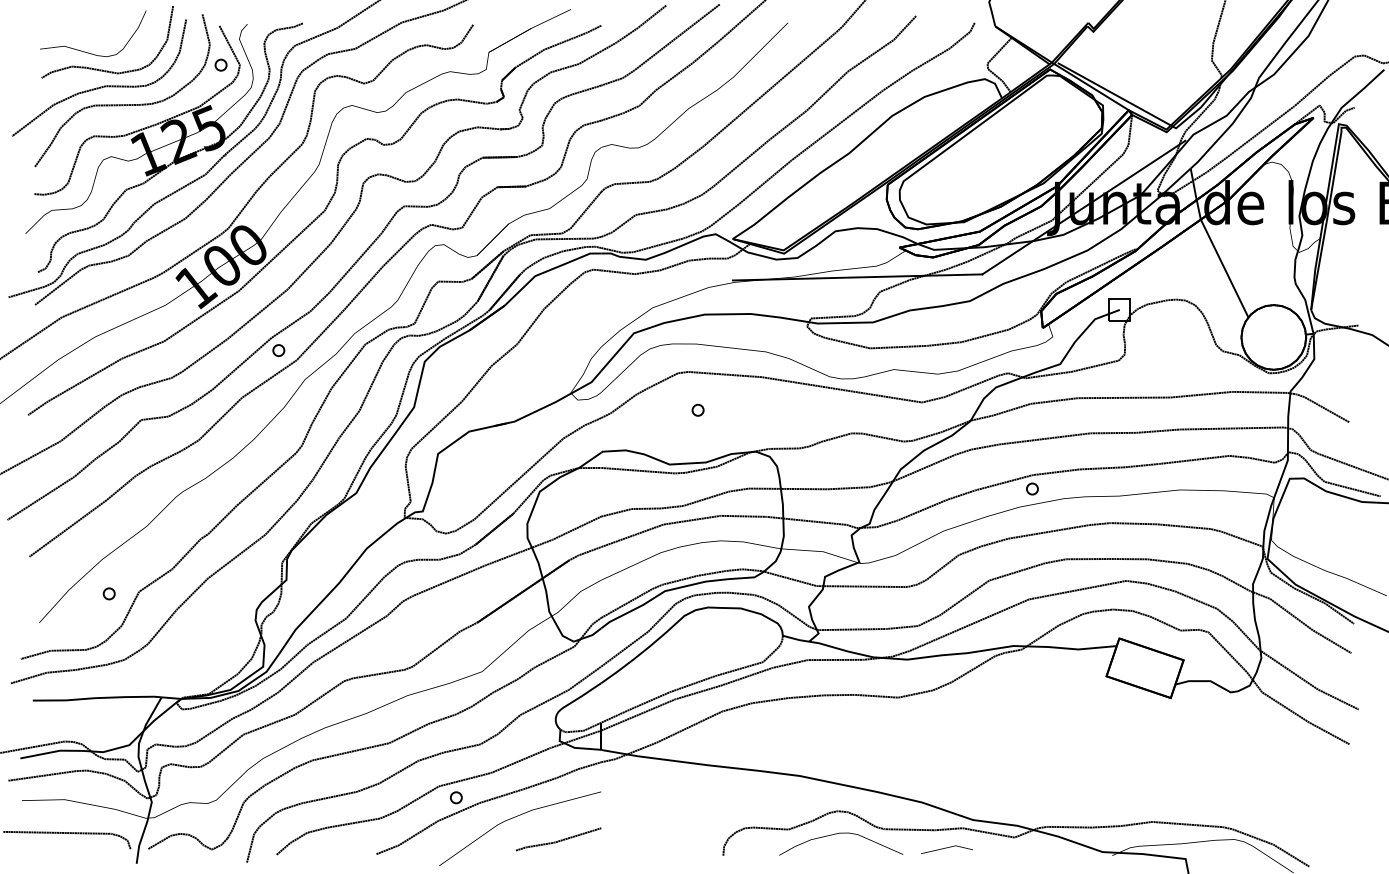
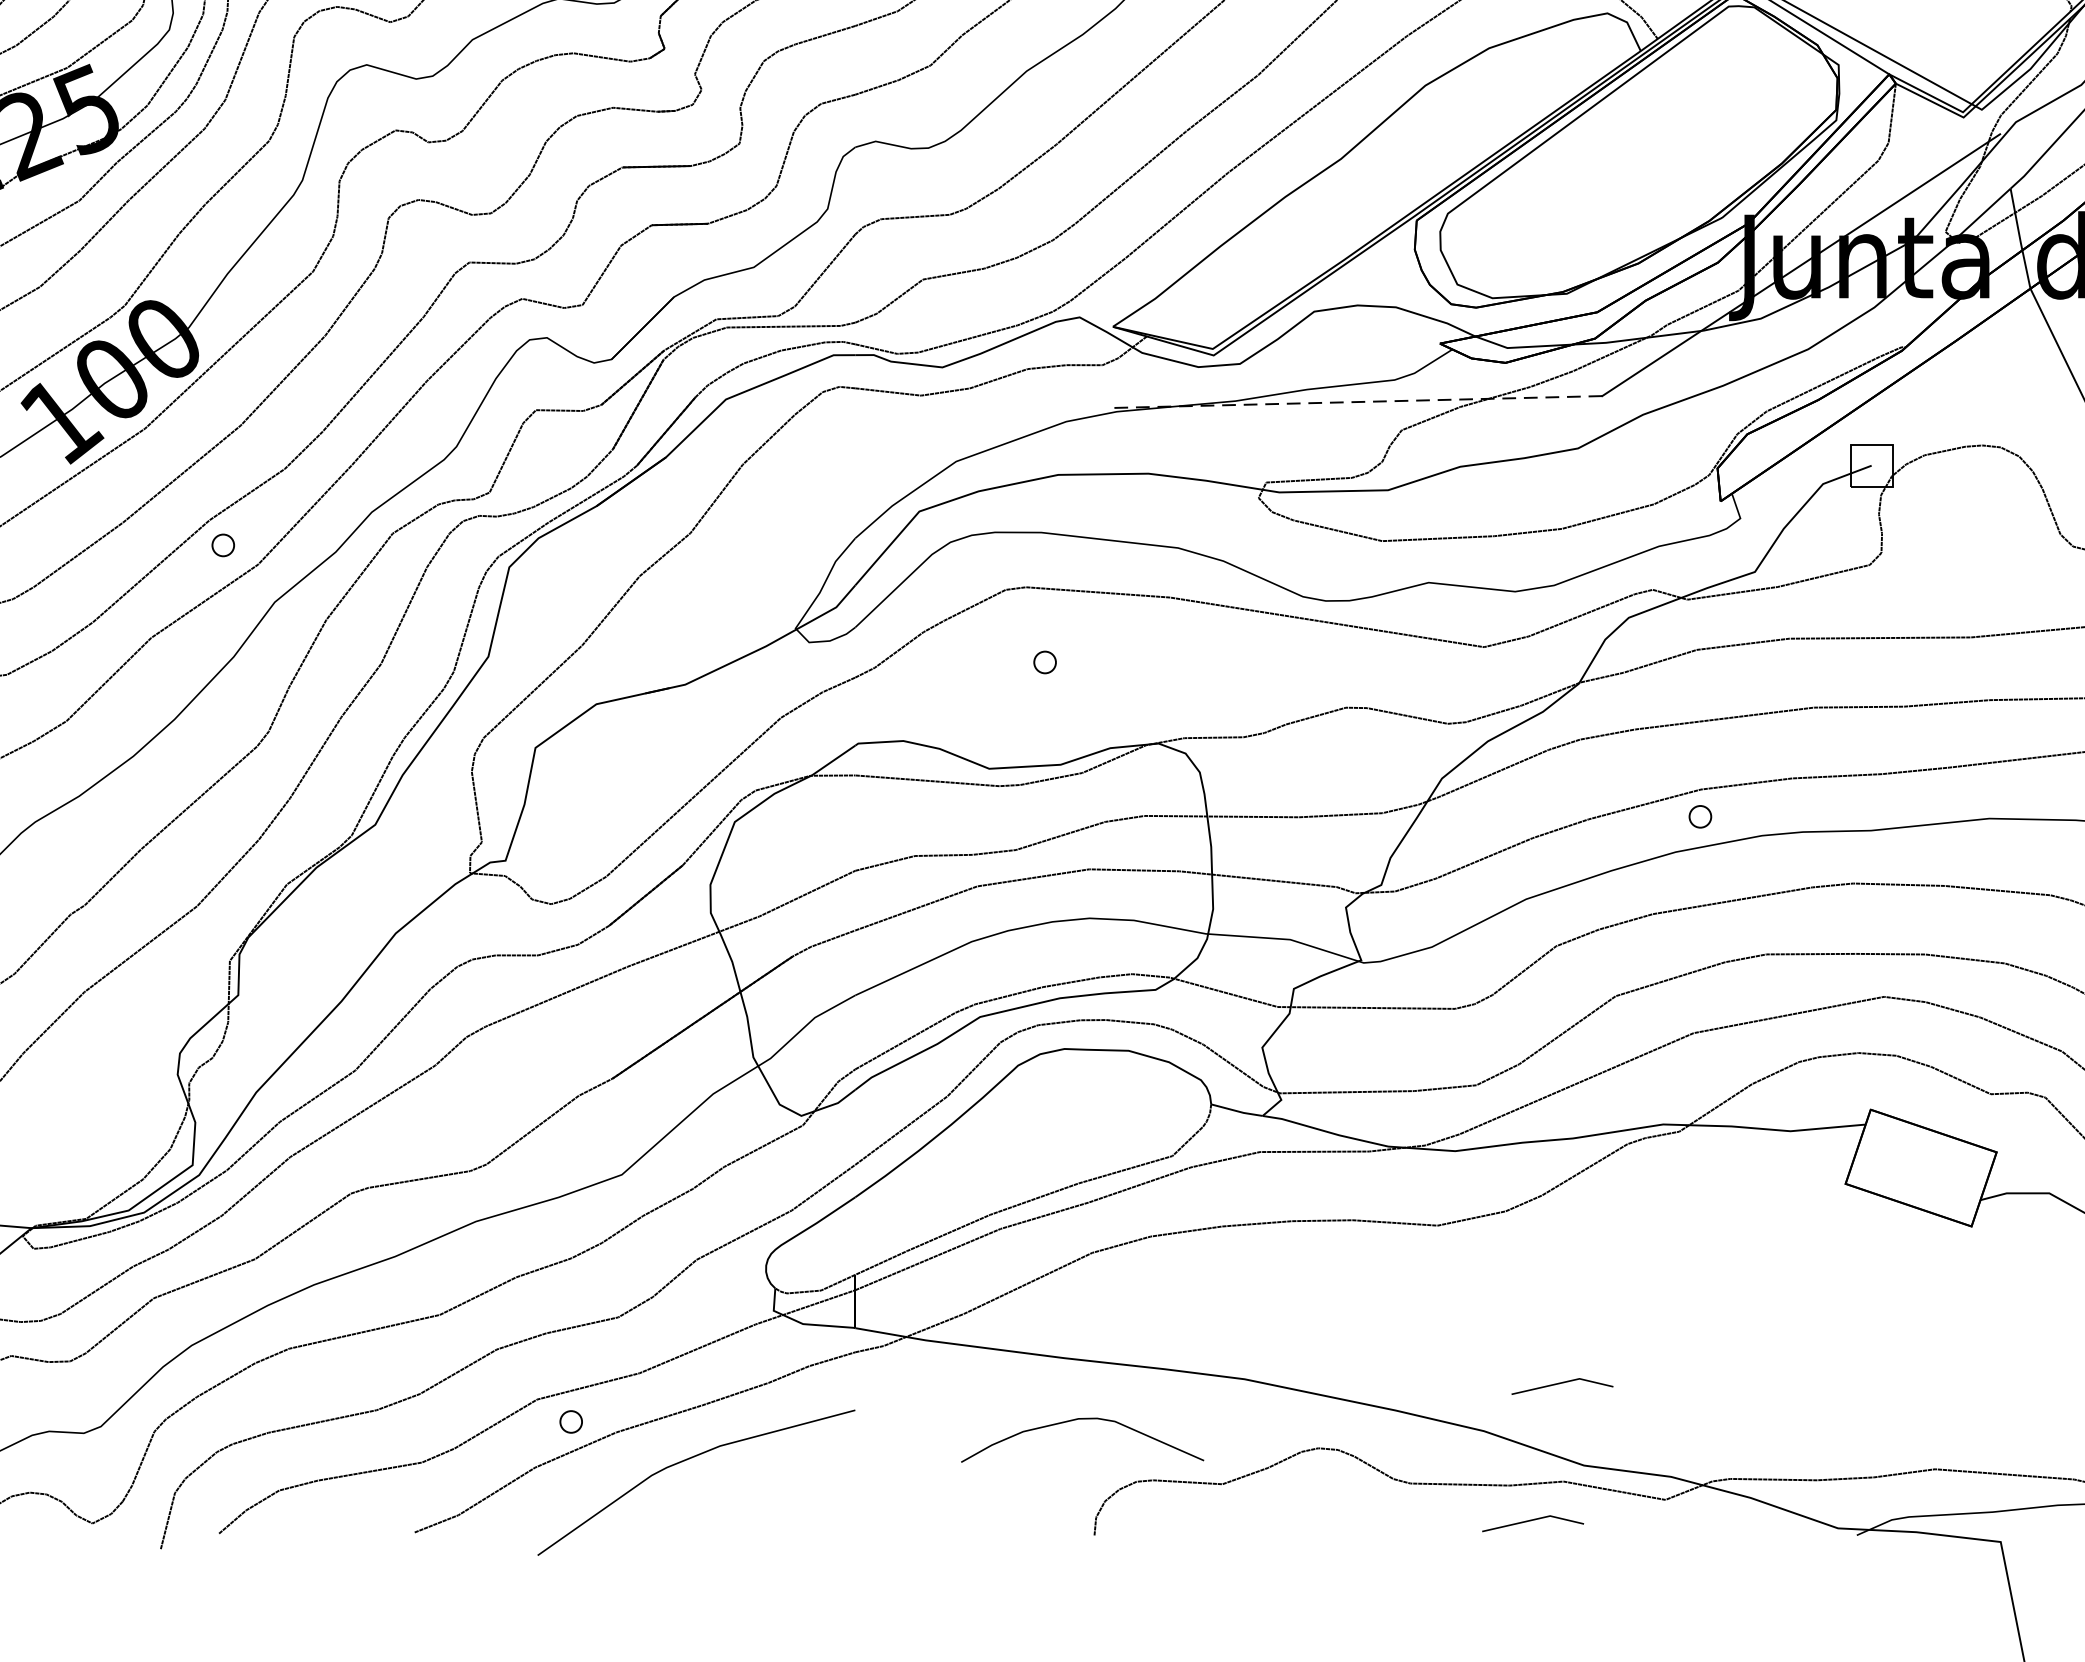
line: (857, 277) -> (1357, 402), solid -> dashed
line: (961, 778) -> (1561, 1384), added
curve: (841, 833) -> (1083, 1419), moved
line: (558, 840) -> (771, 1505), removed

